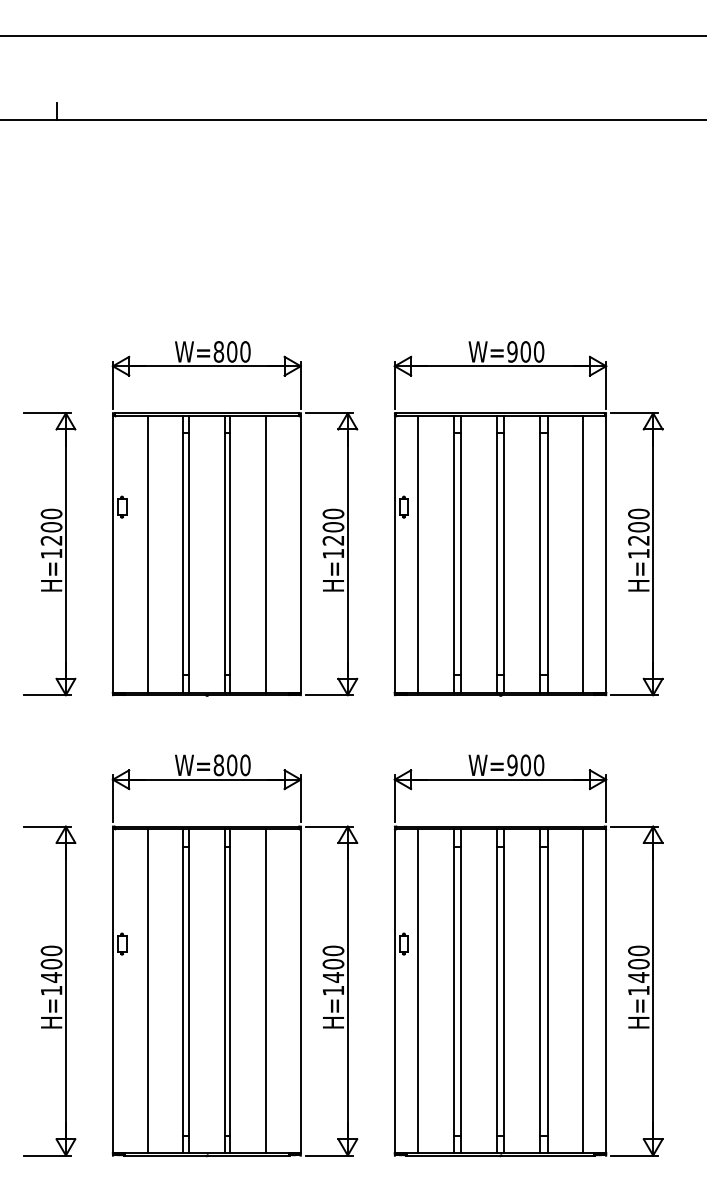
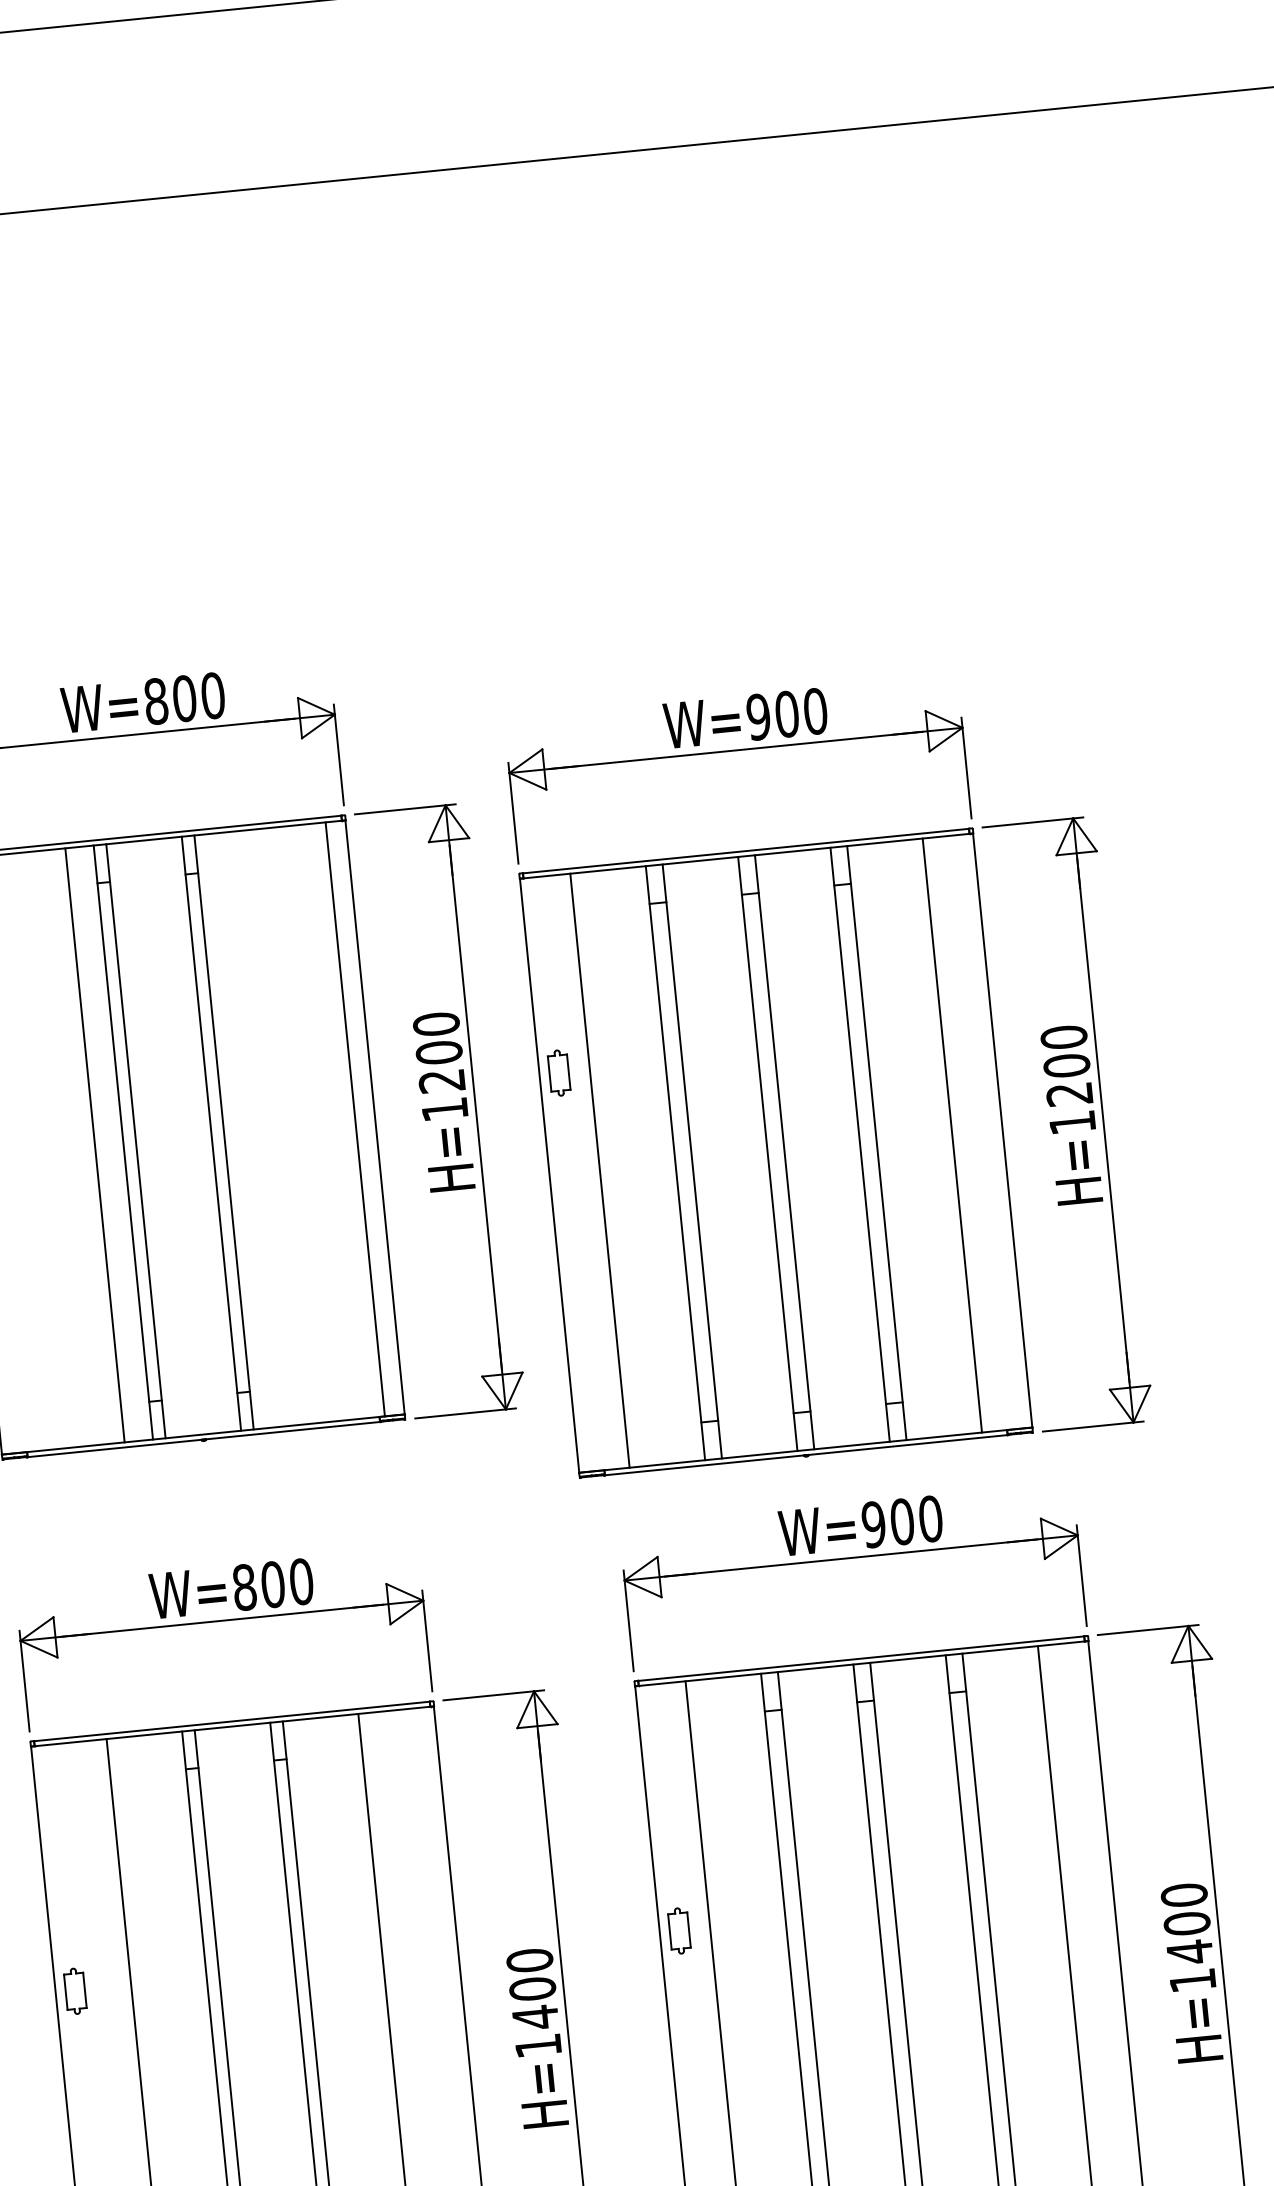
part: (528, 518) -> (828, 1070), moved
line: (148, 553) -> (95, 1143), moved
line: (265, 553) -> (354, 1117), moved

